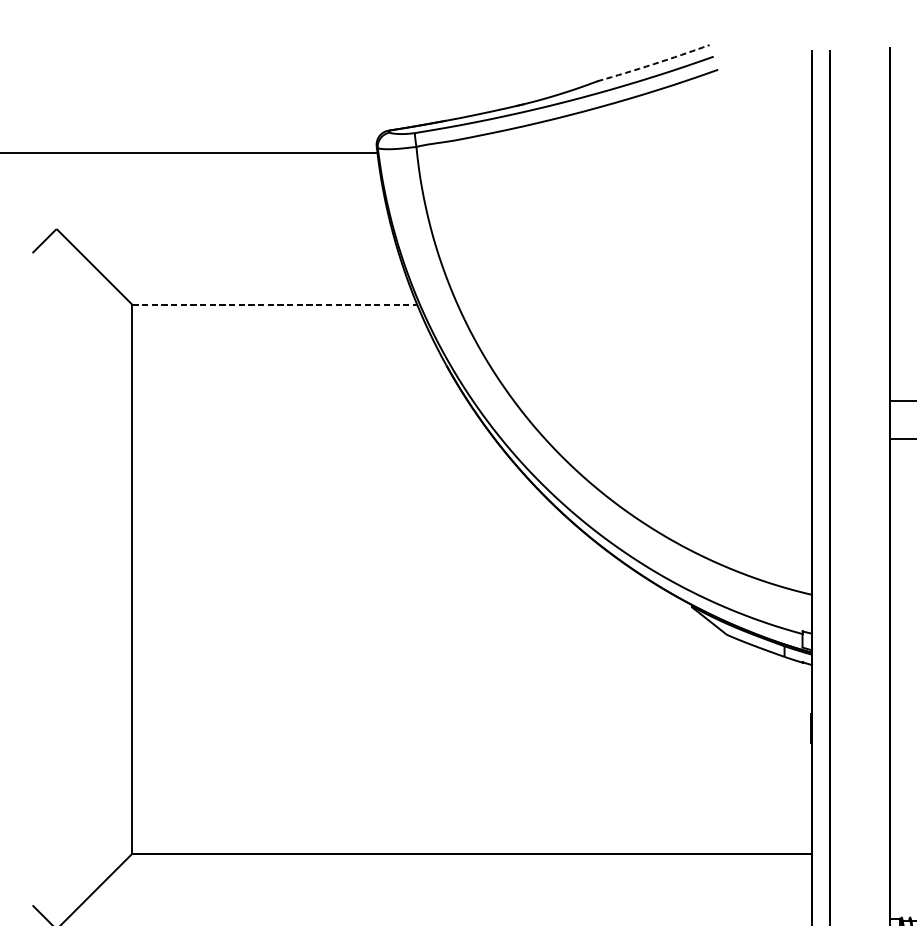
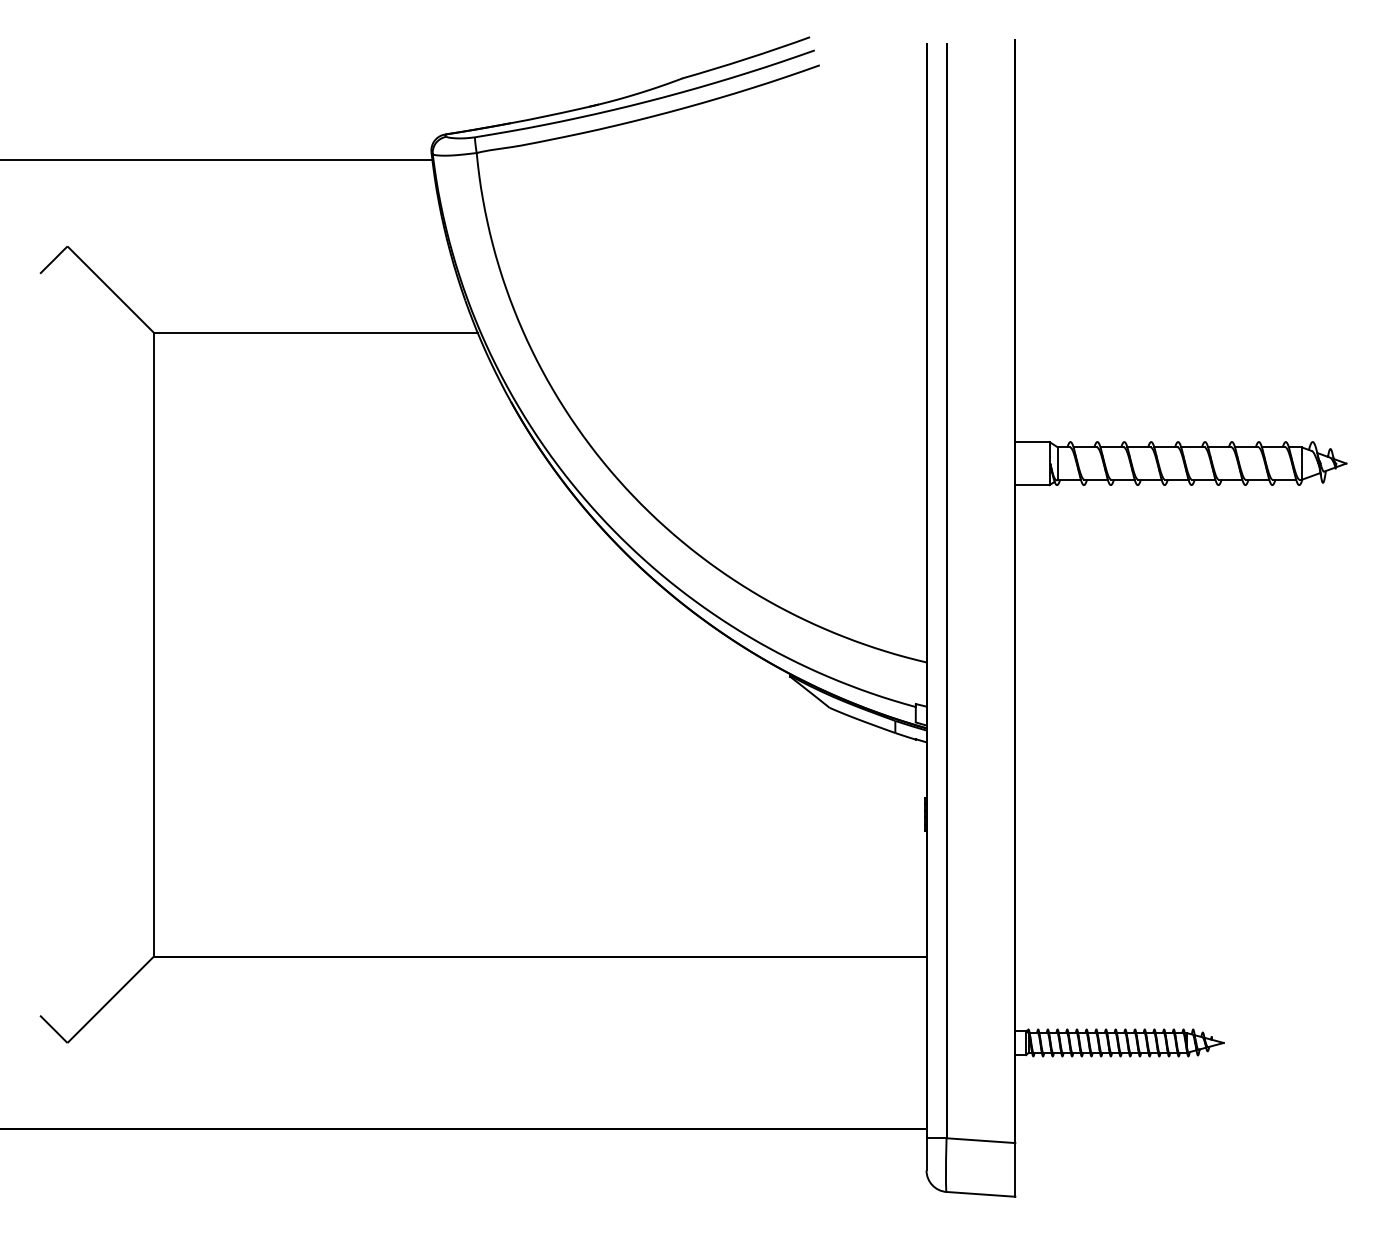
arc: (653, 63) -> (746, 58), dashed -> solid
line: (275, 304) -> (316, 332), dashed -> solid

